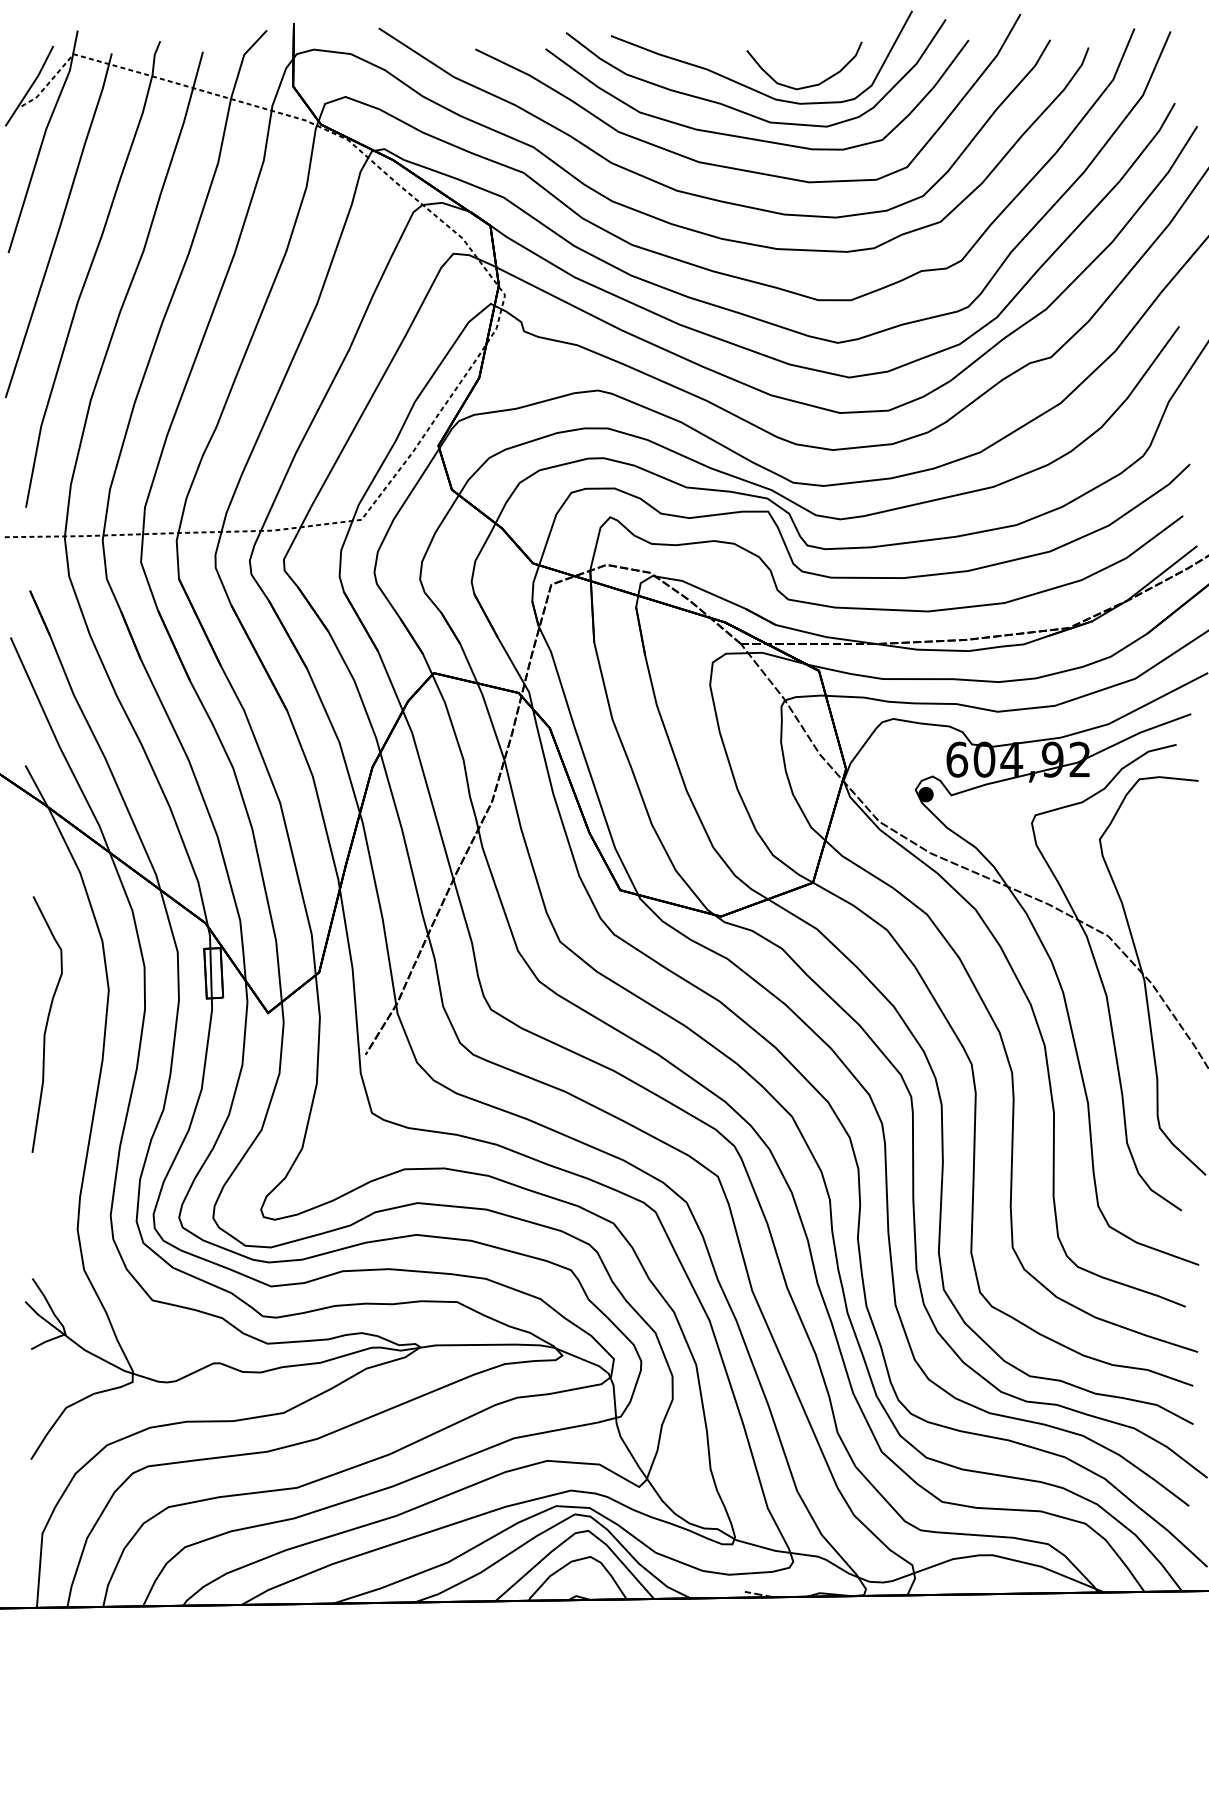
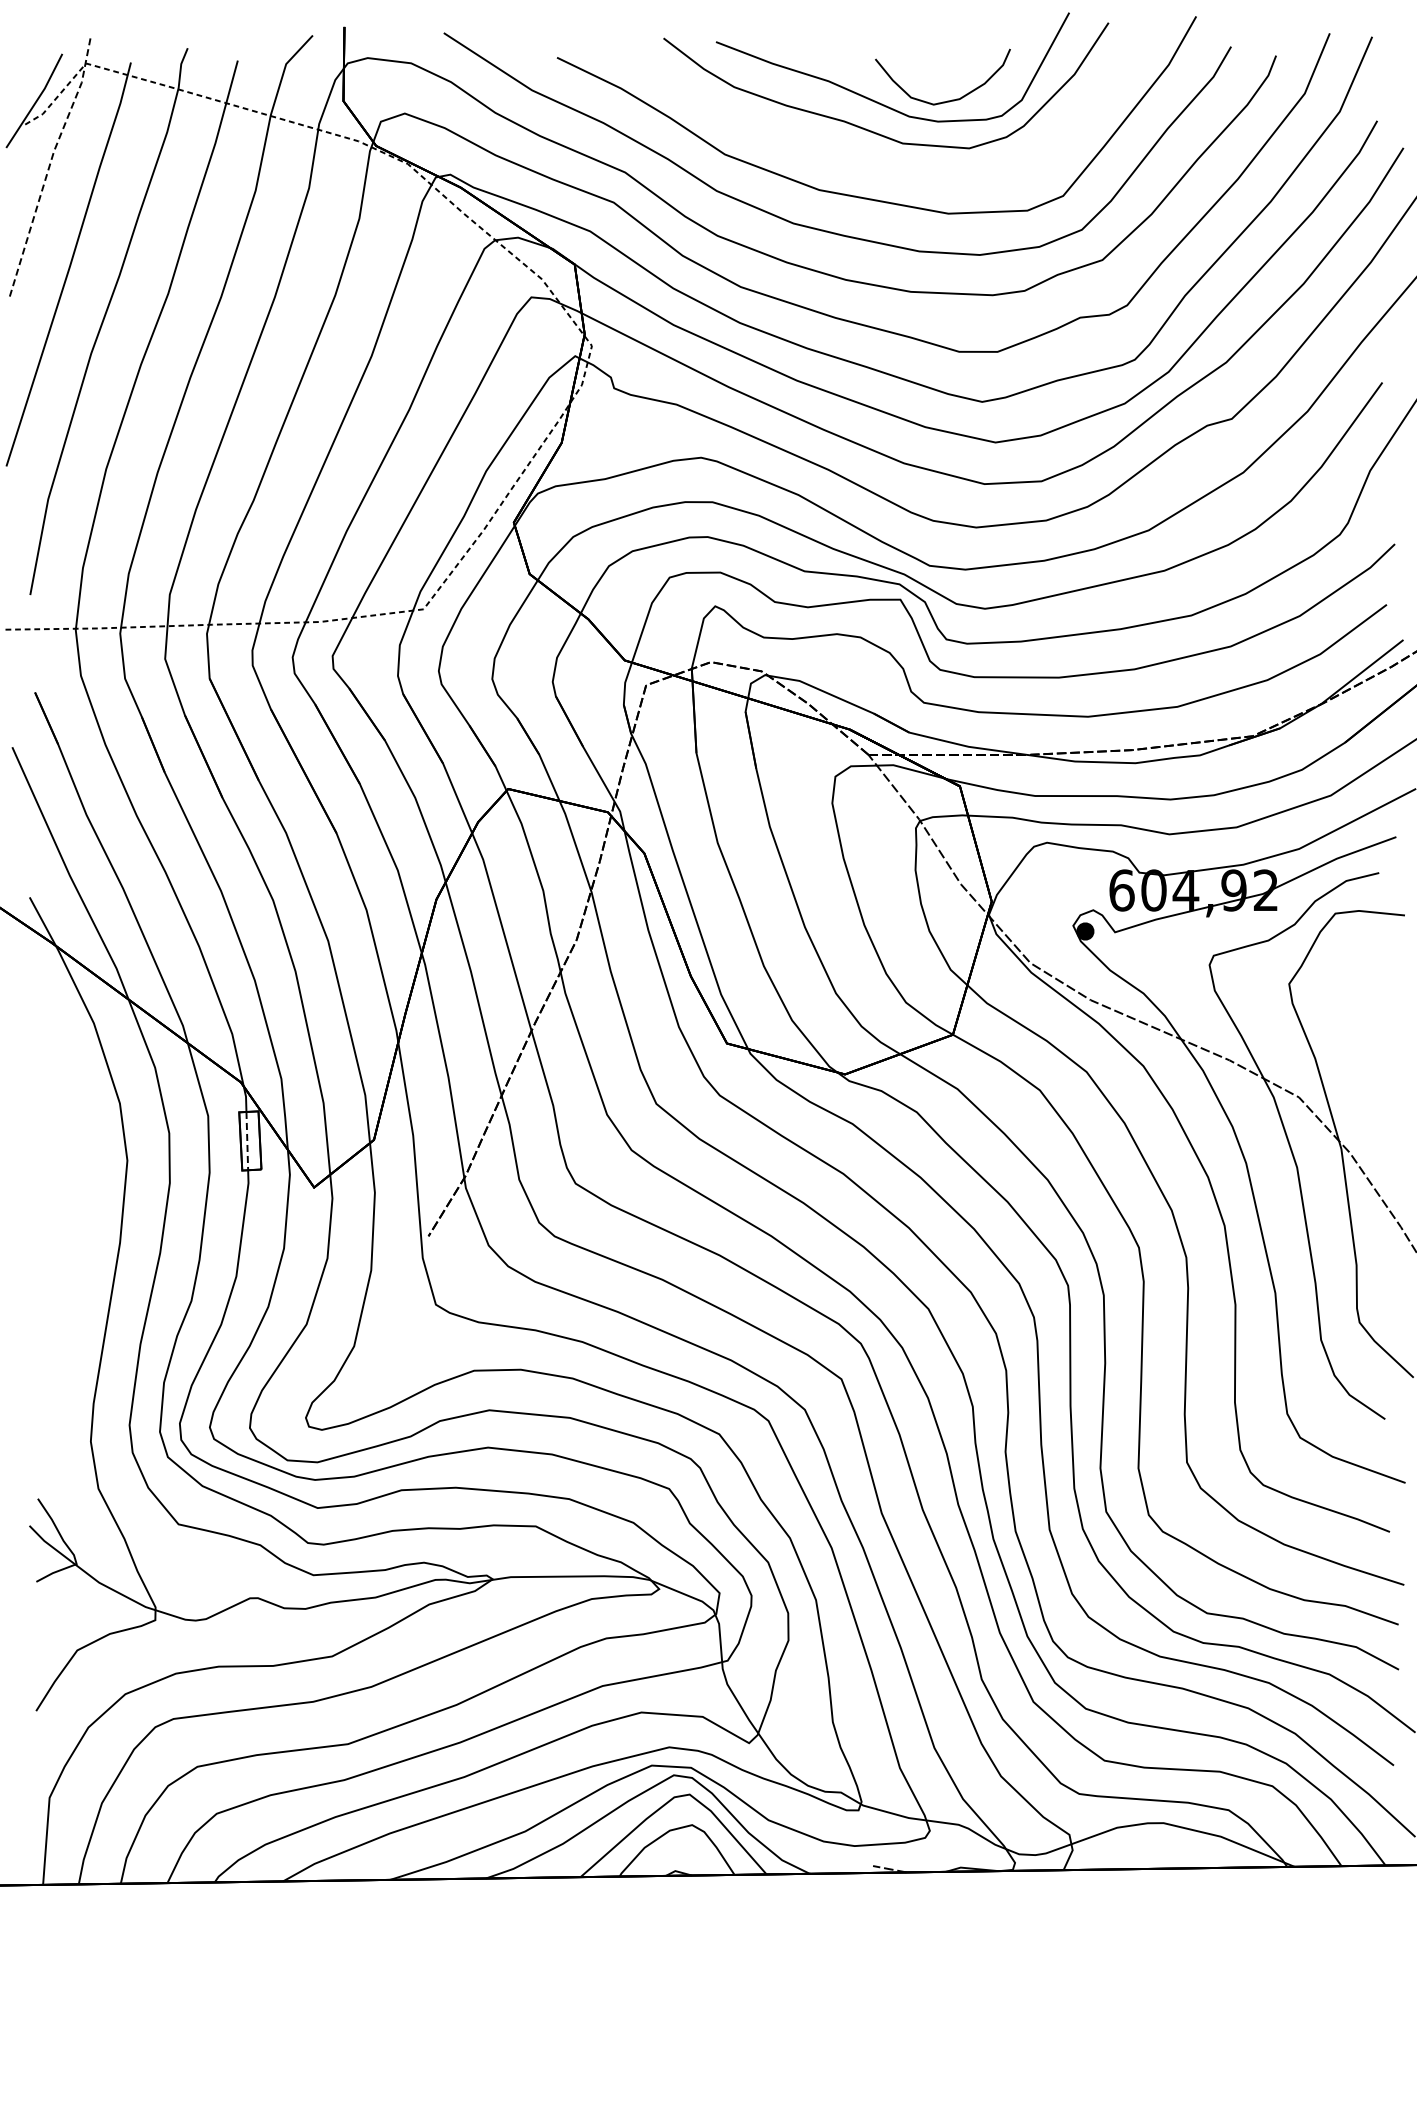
curve: (751, 137) -> (880, 161), removed
line: (43, 140) -> (50, 164), solid -> dashed
line: (211, 973) -> (247, 1141), solid -> dashed
curve: (47, 1024) -> (55, 1200), removed

